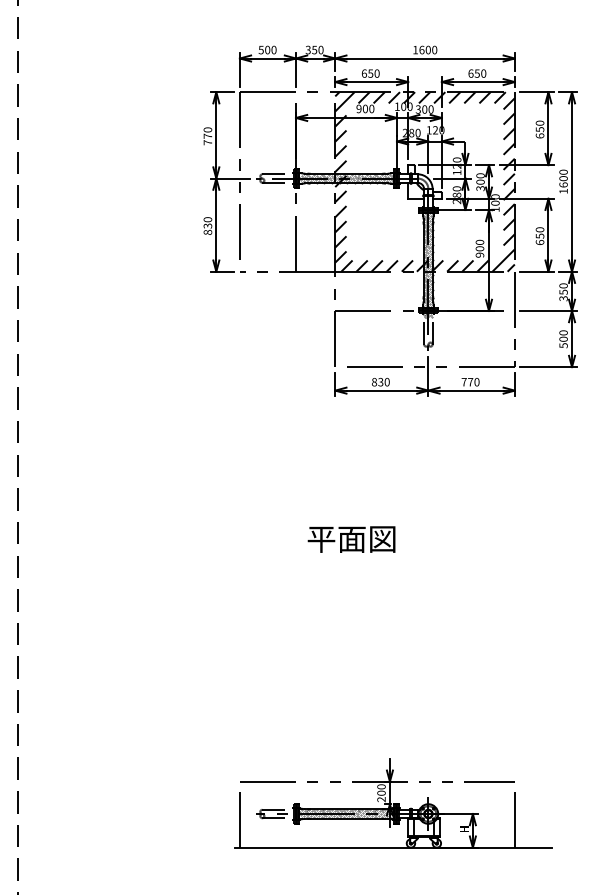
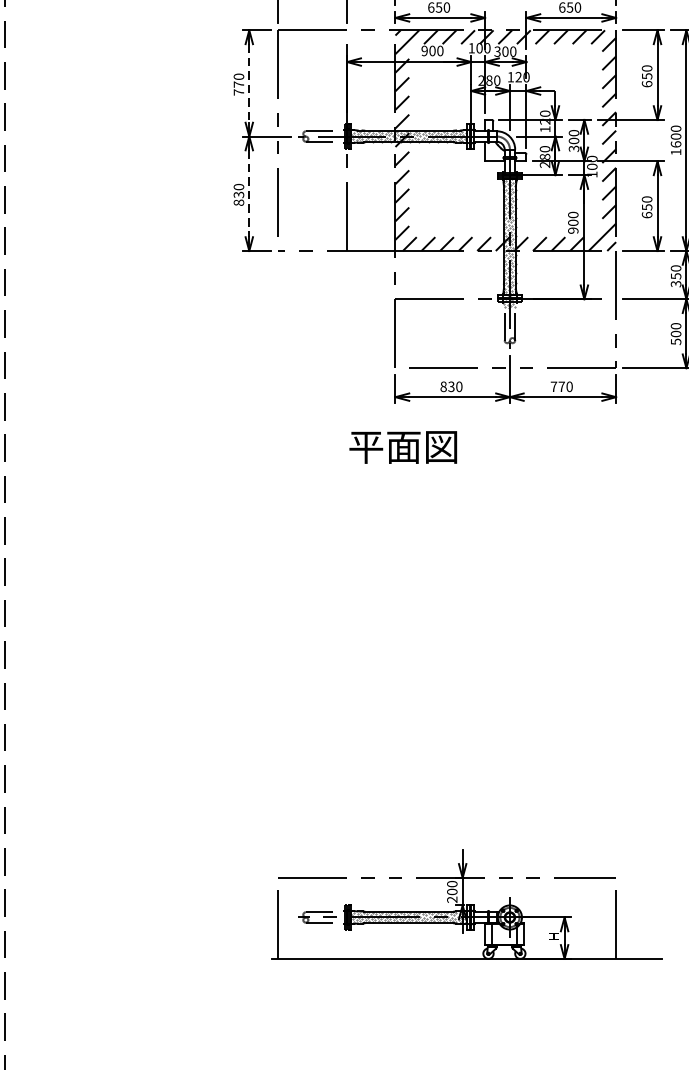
line: (216, 135) -> (249, 83), solid -> dashed
line: (216, 225) -> (249, 194), solid -> dashed
text: (351, 539) -> (403, 447), moved

